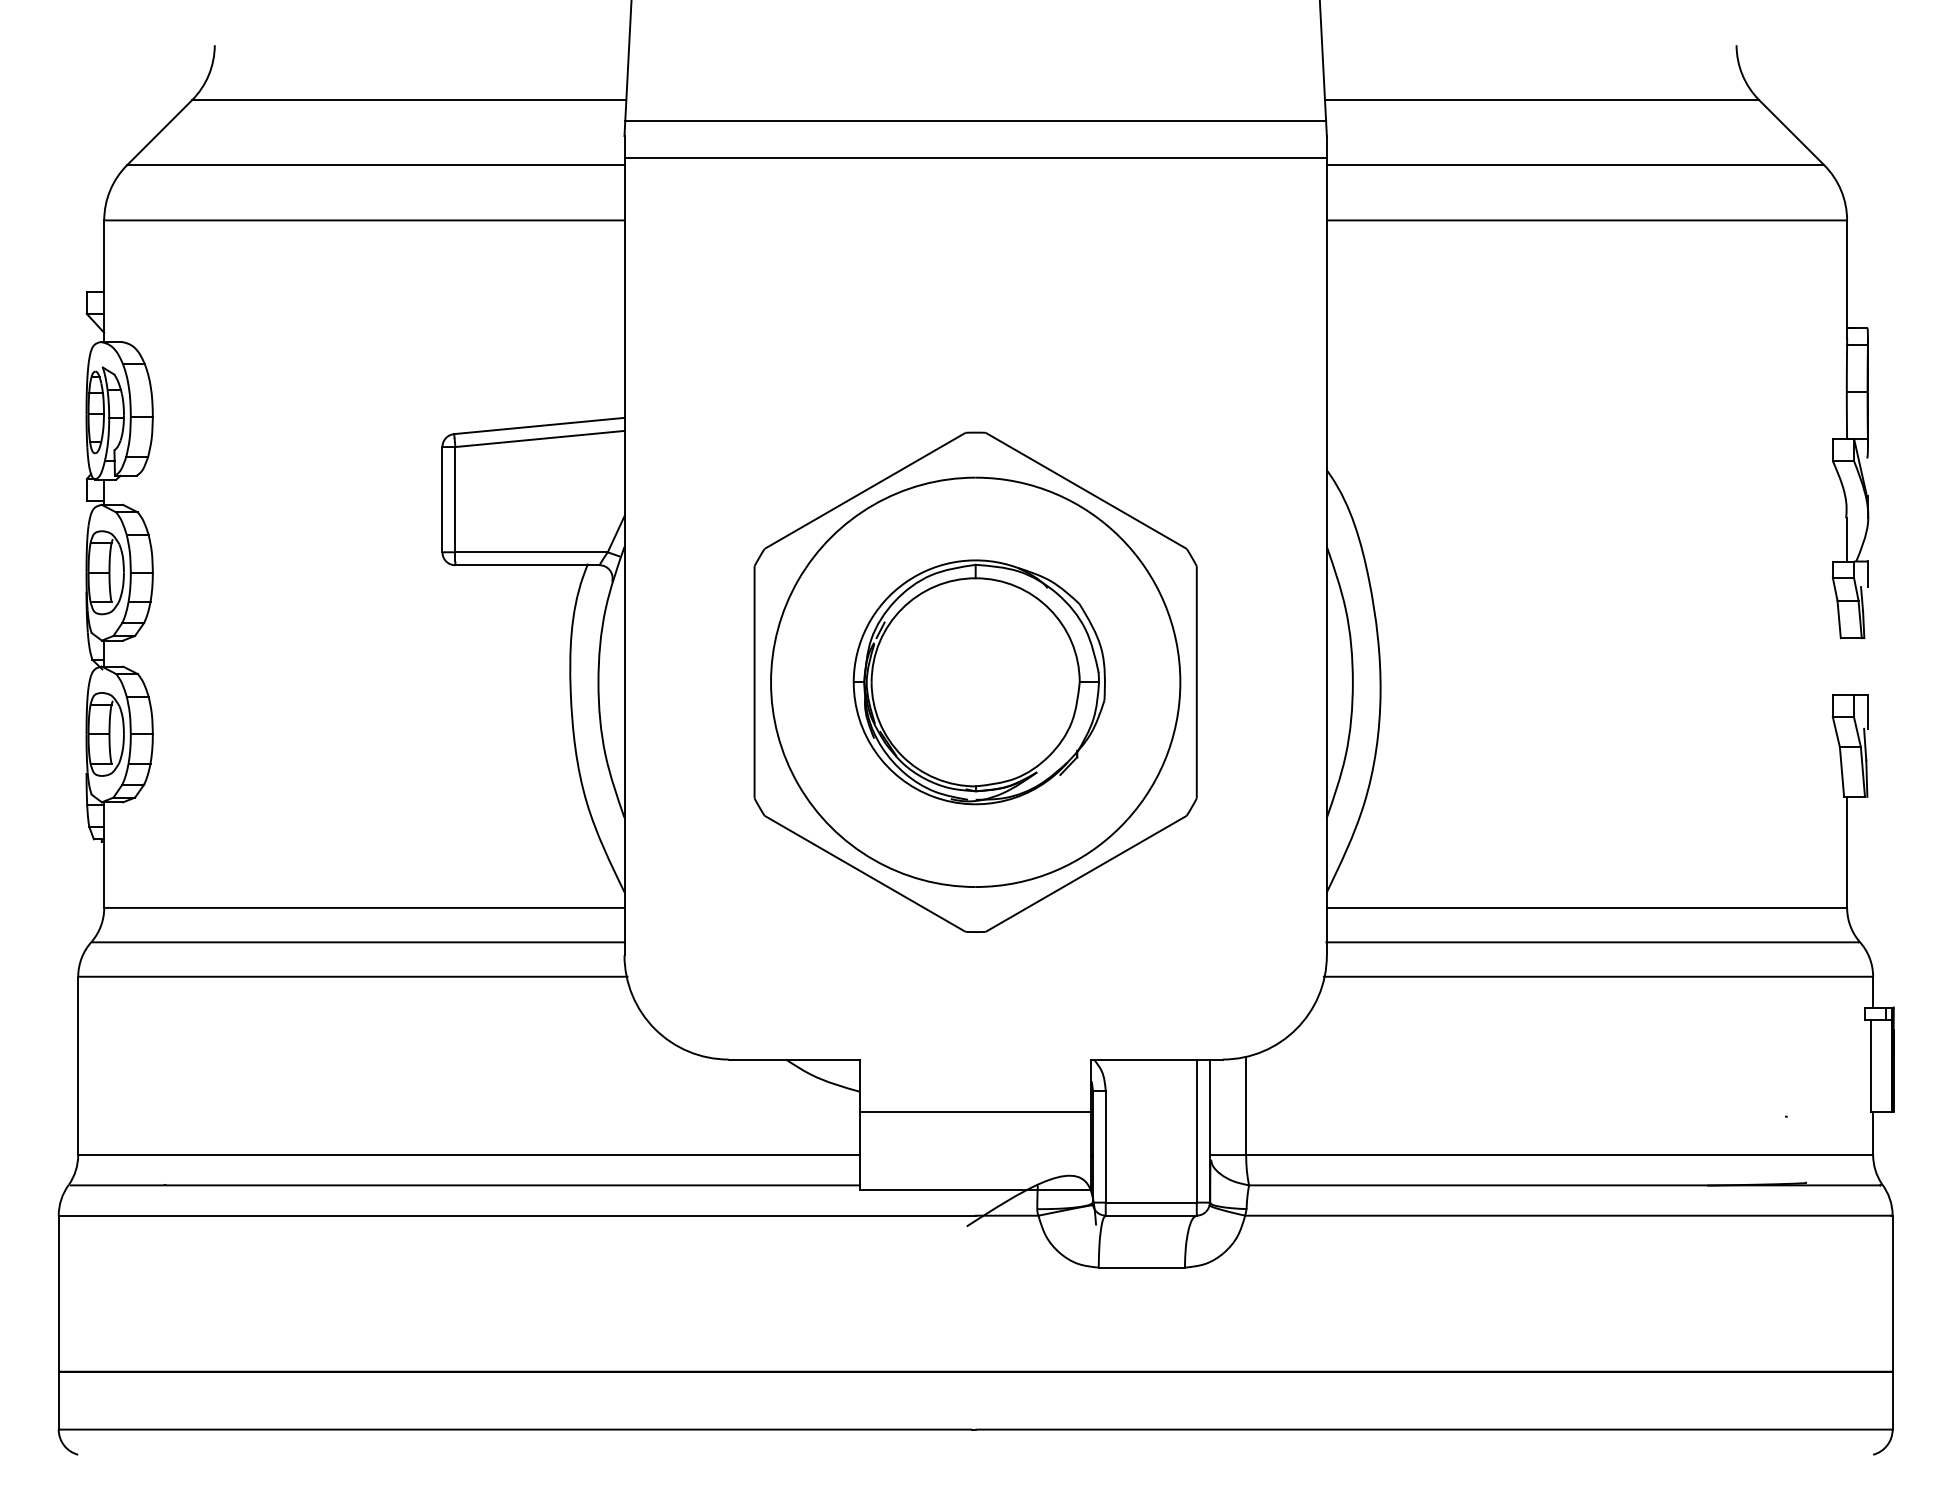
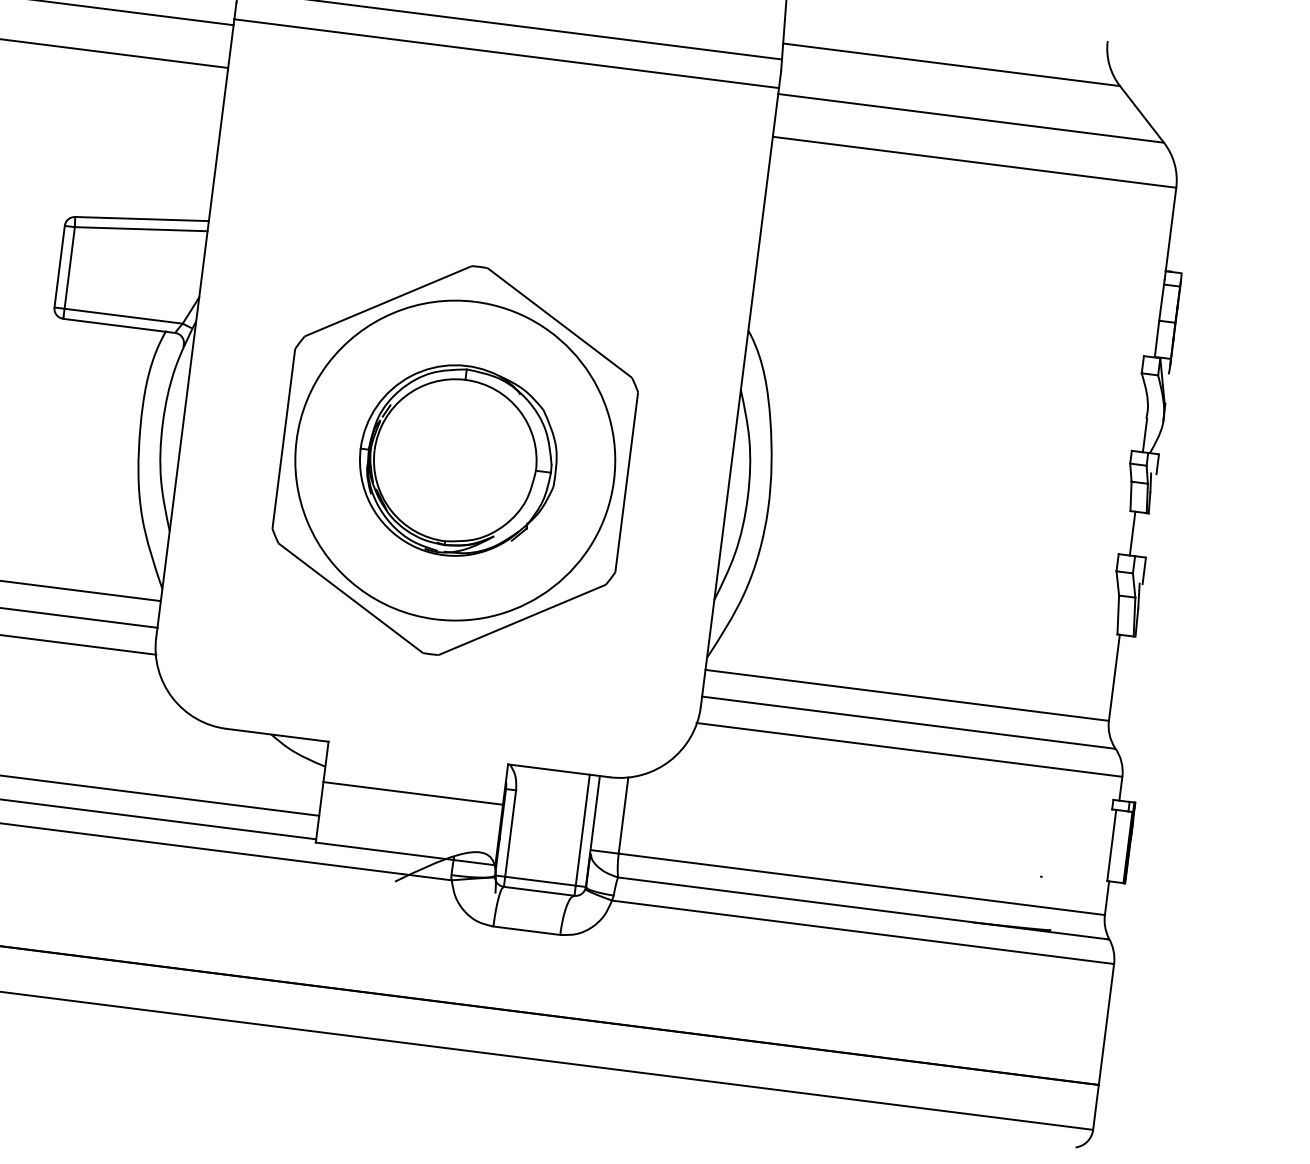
line: (1847, 666) -> (1132, 533), added

